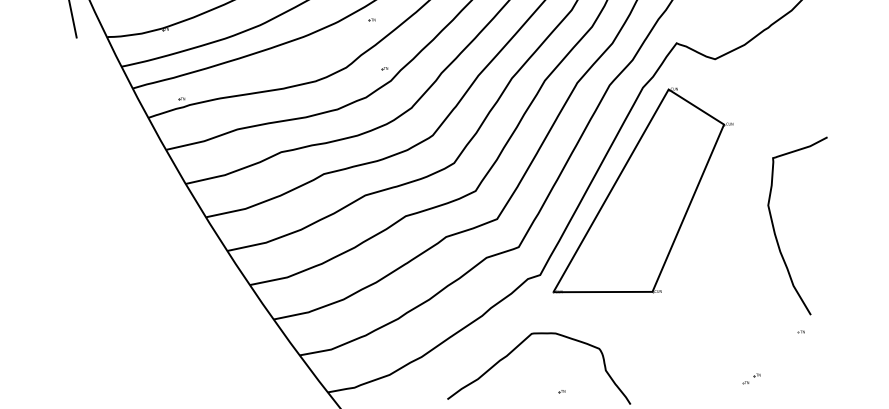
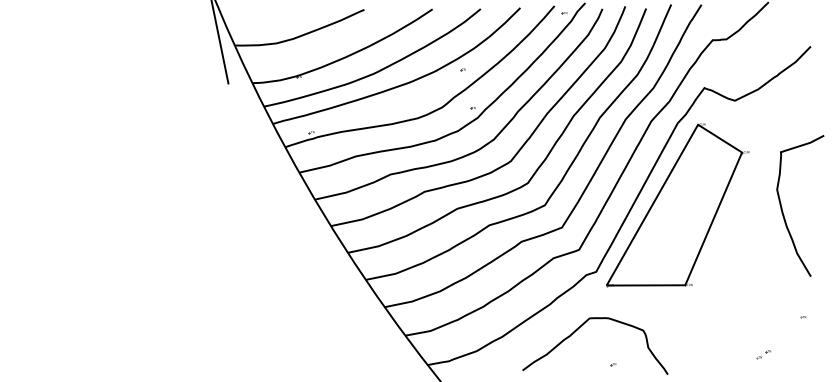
curve: (776, 232) -> (783, 211), moved

